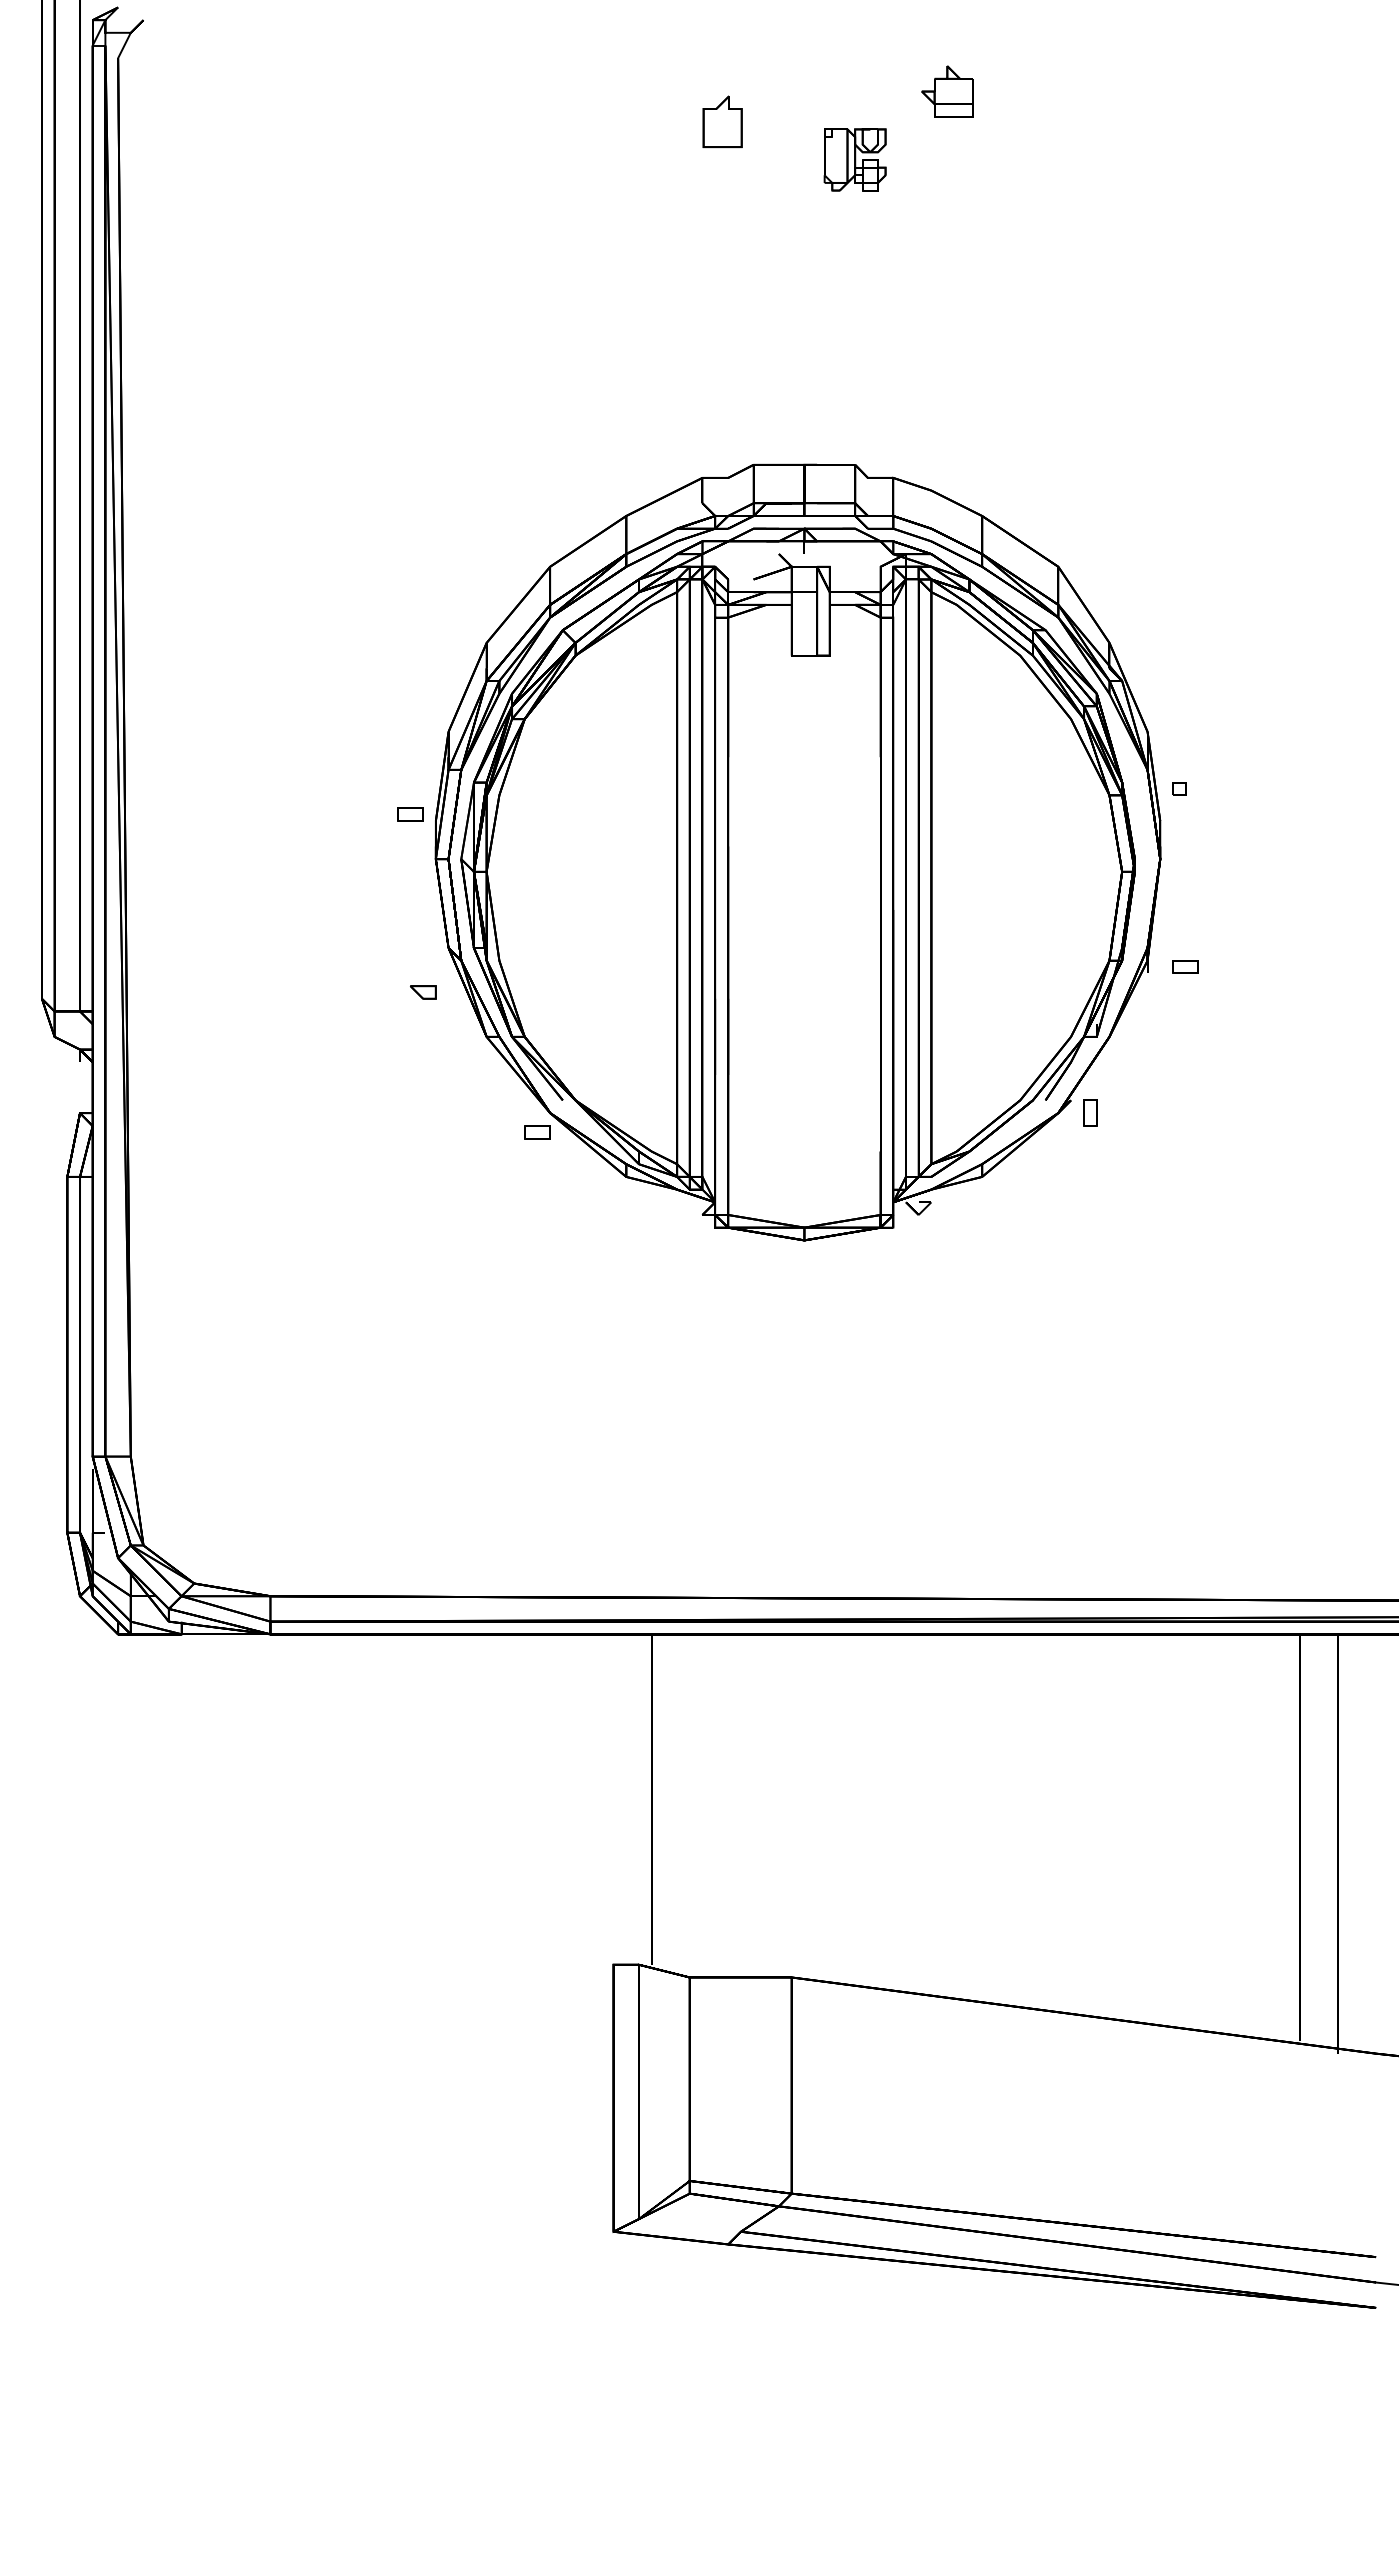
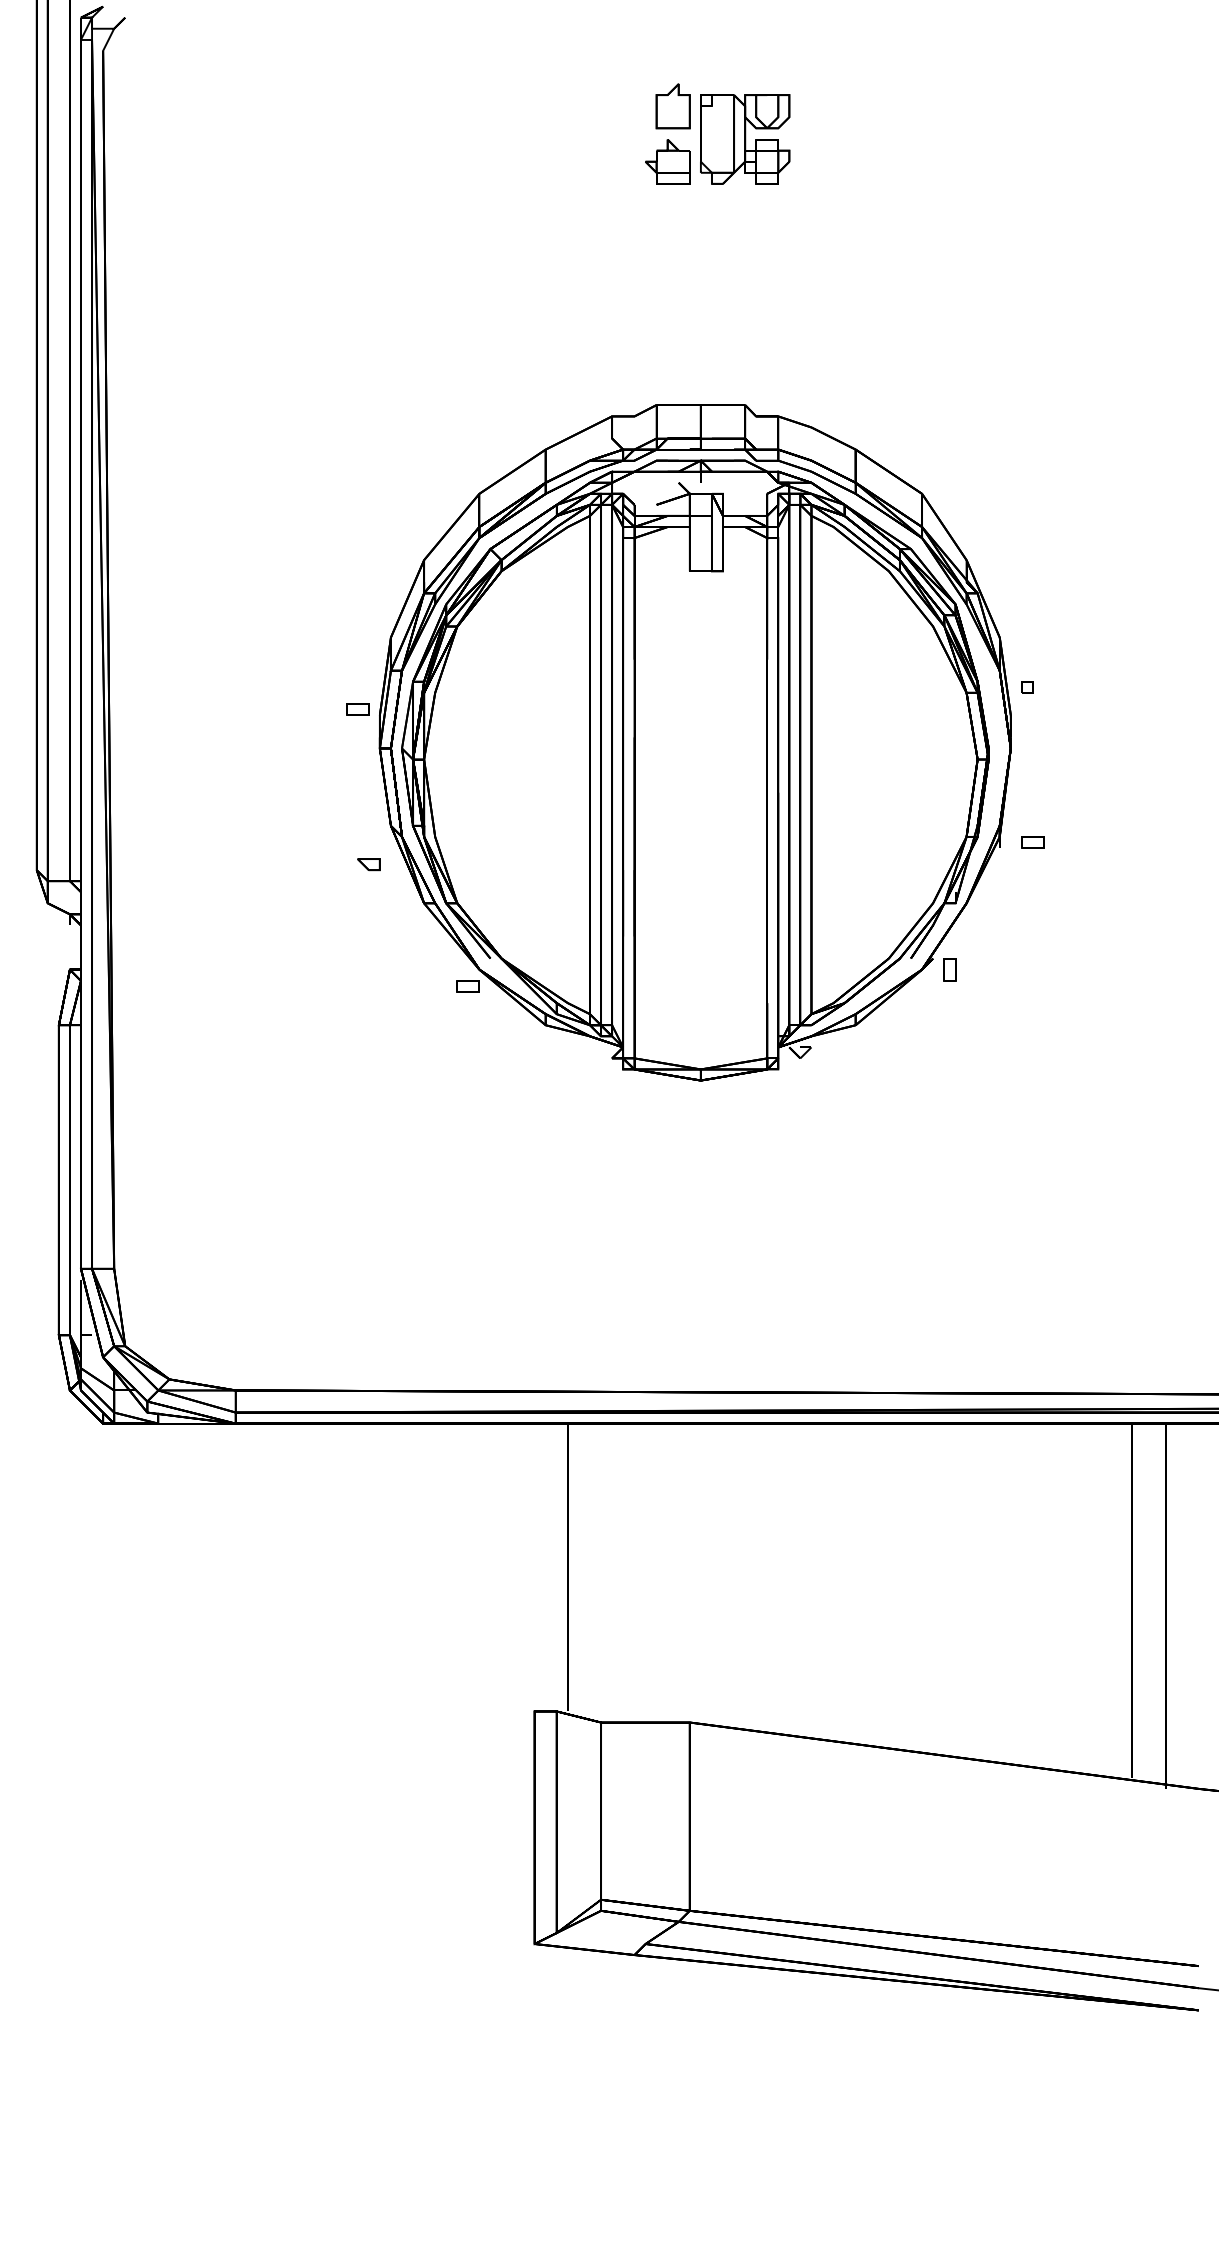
part: (947, 91) -> (667, 161), moved
part: (722, 121) -> (673, 105), moved
part: (854, 159) -> (744, 139), size x1.67

